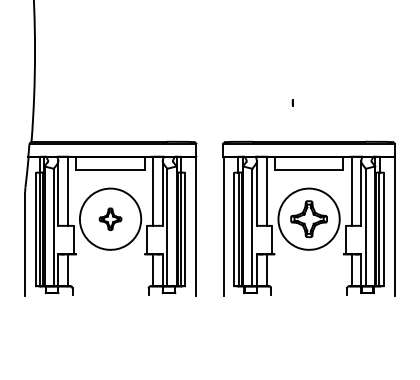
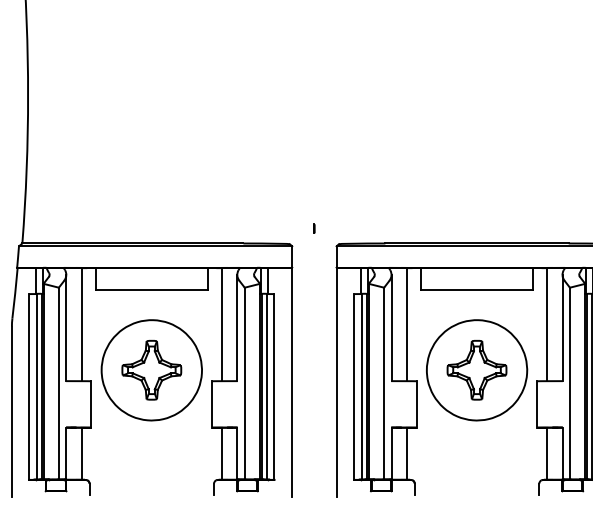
part: (292, 102) -> (313, 228), moved
part: (110, 219) -> (151, 370), size x1.67

